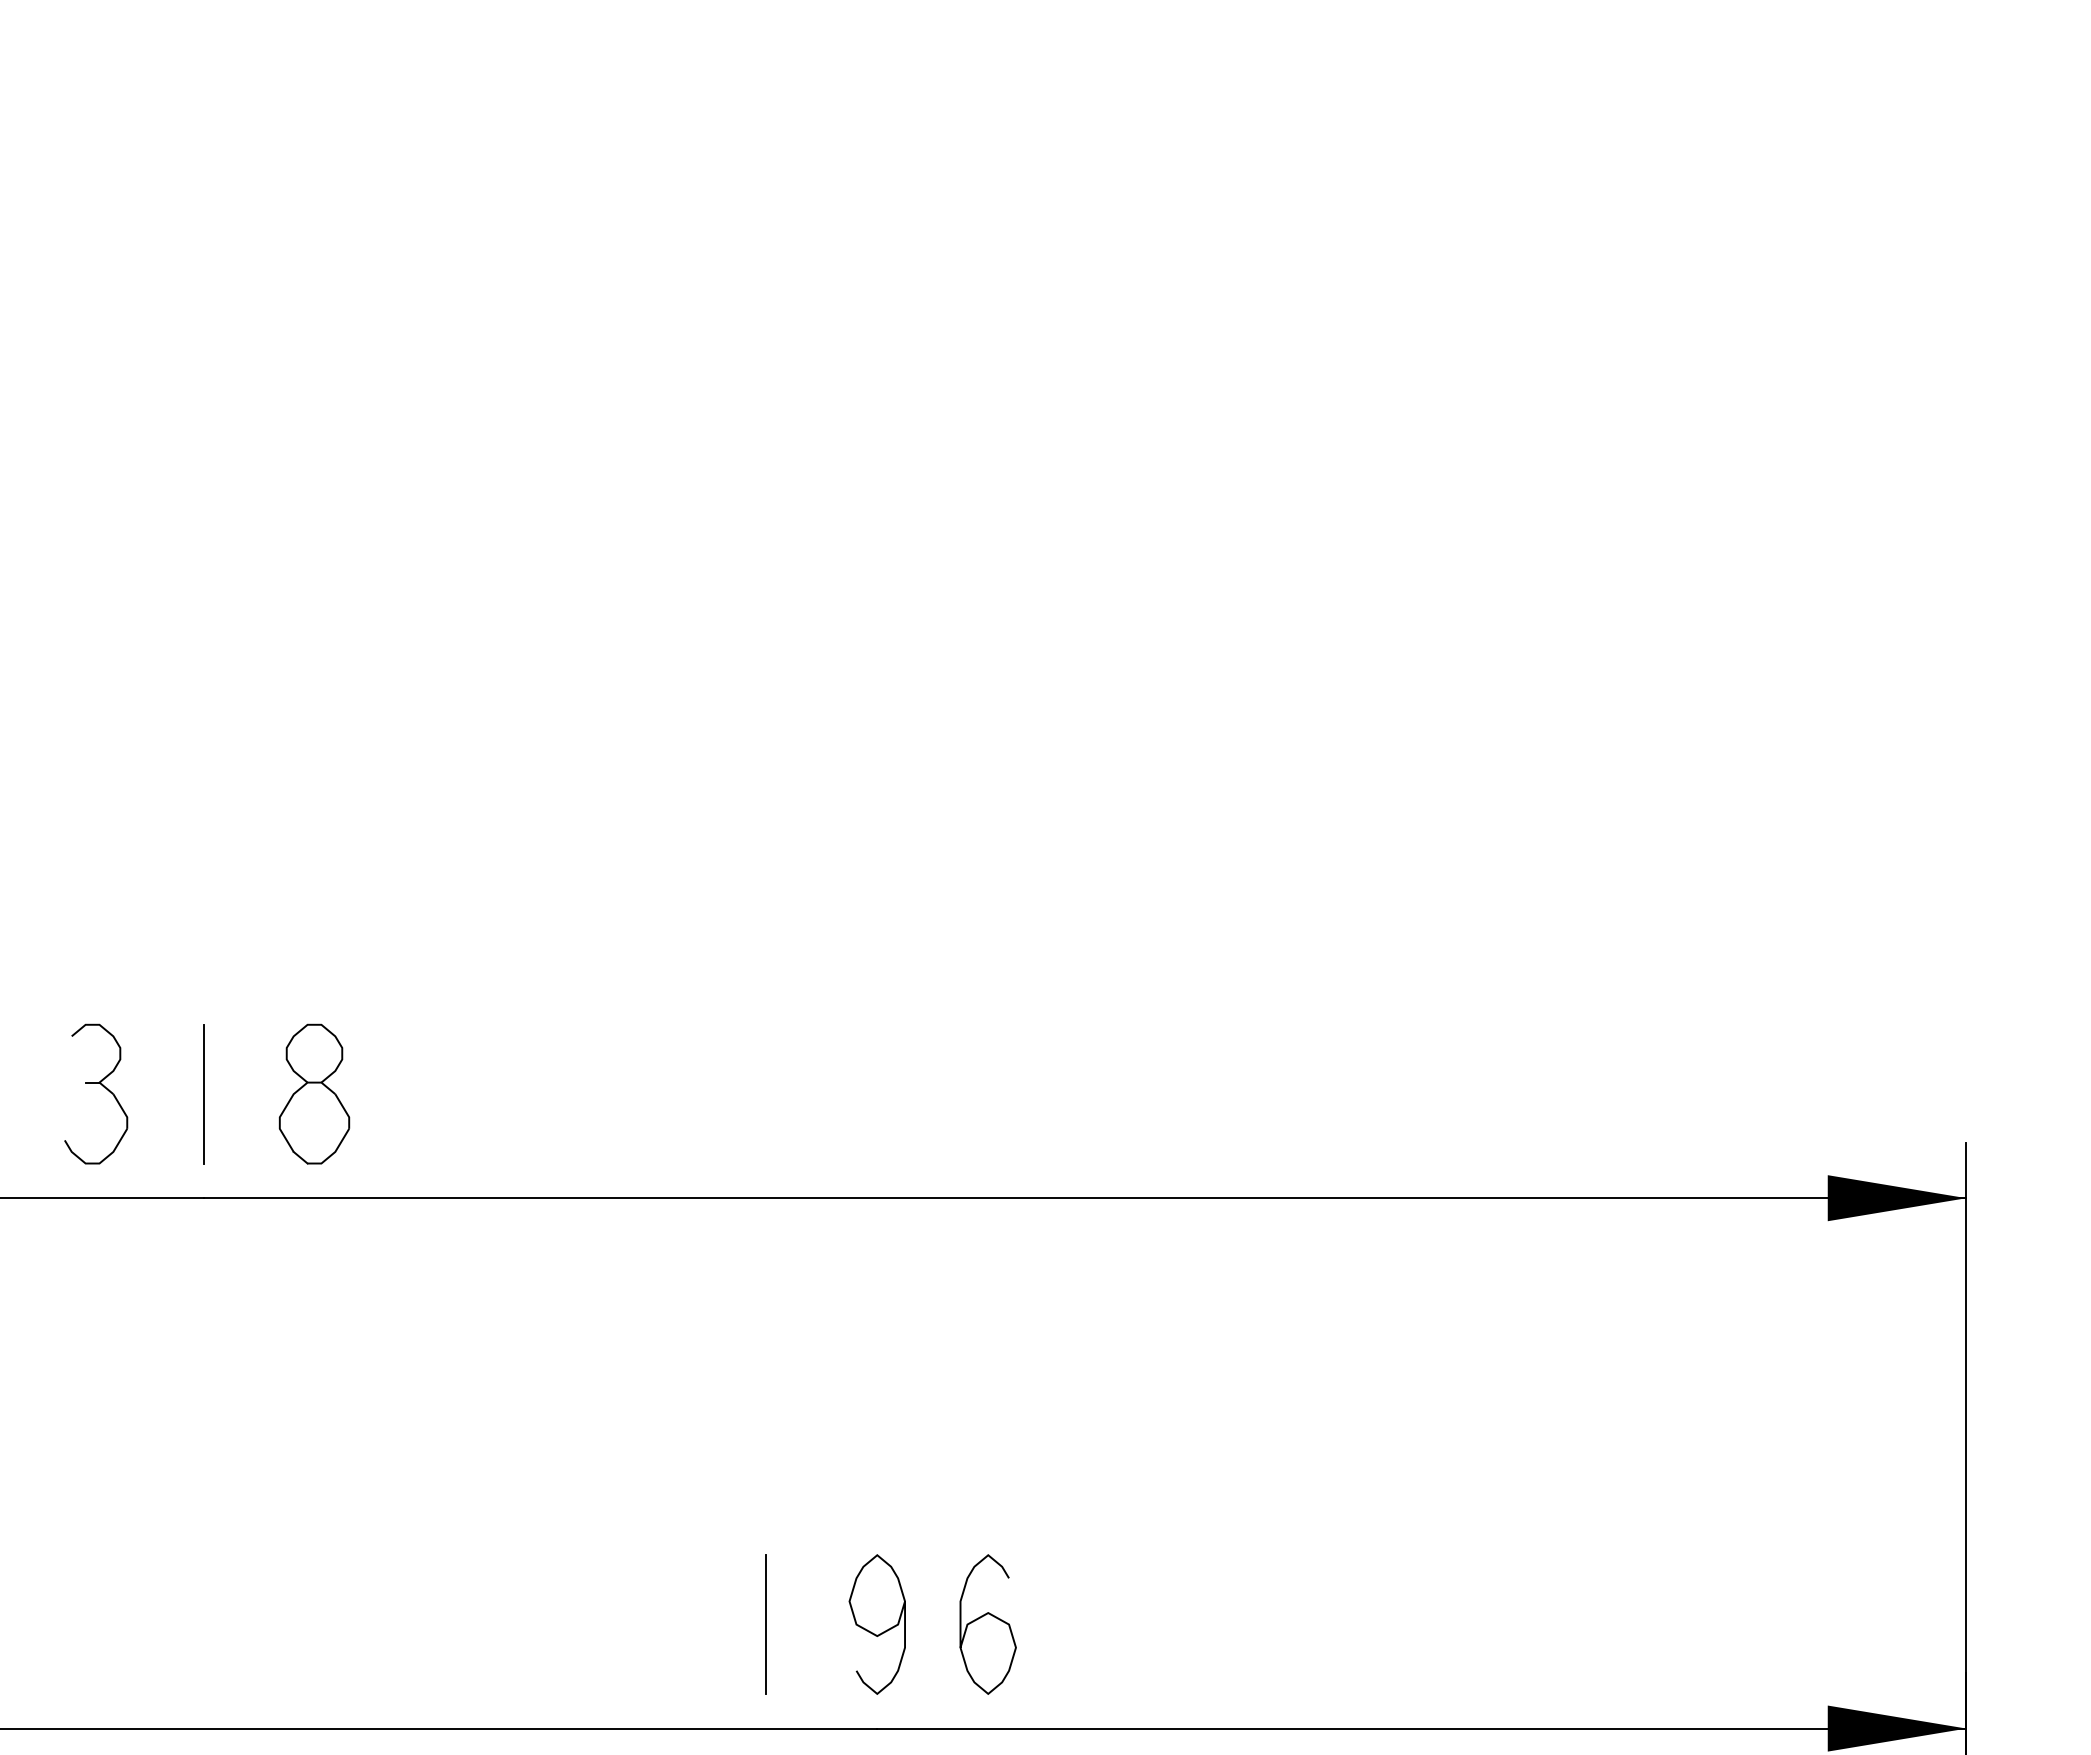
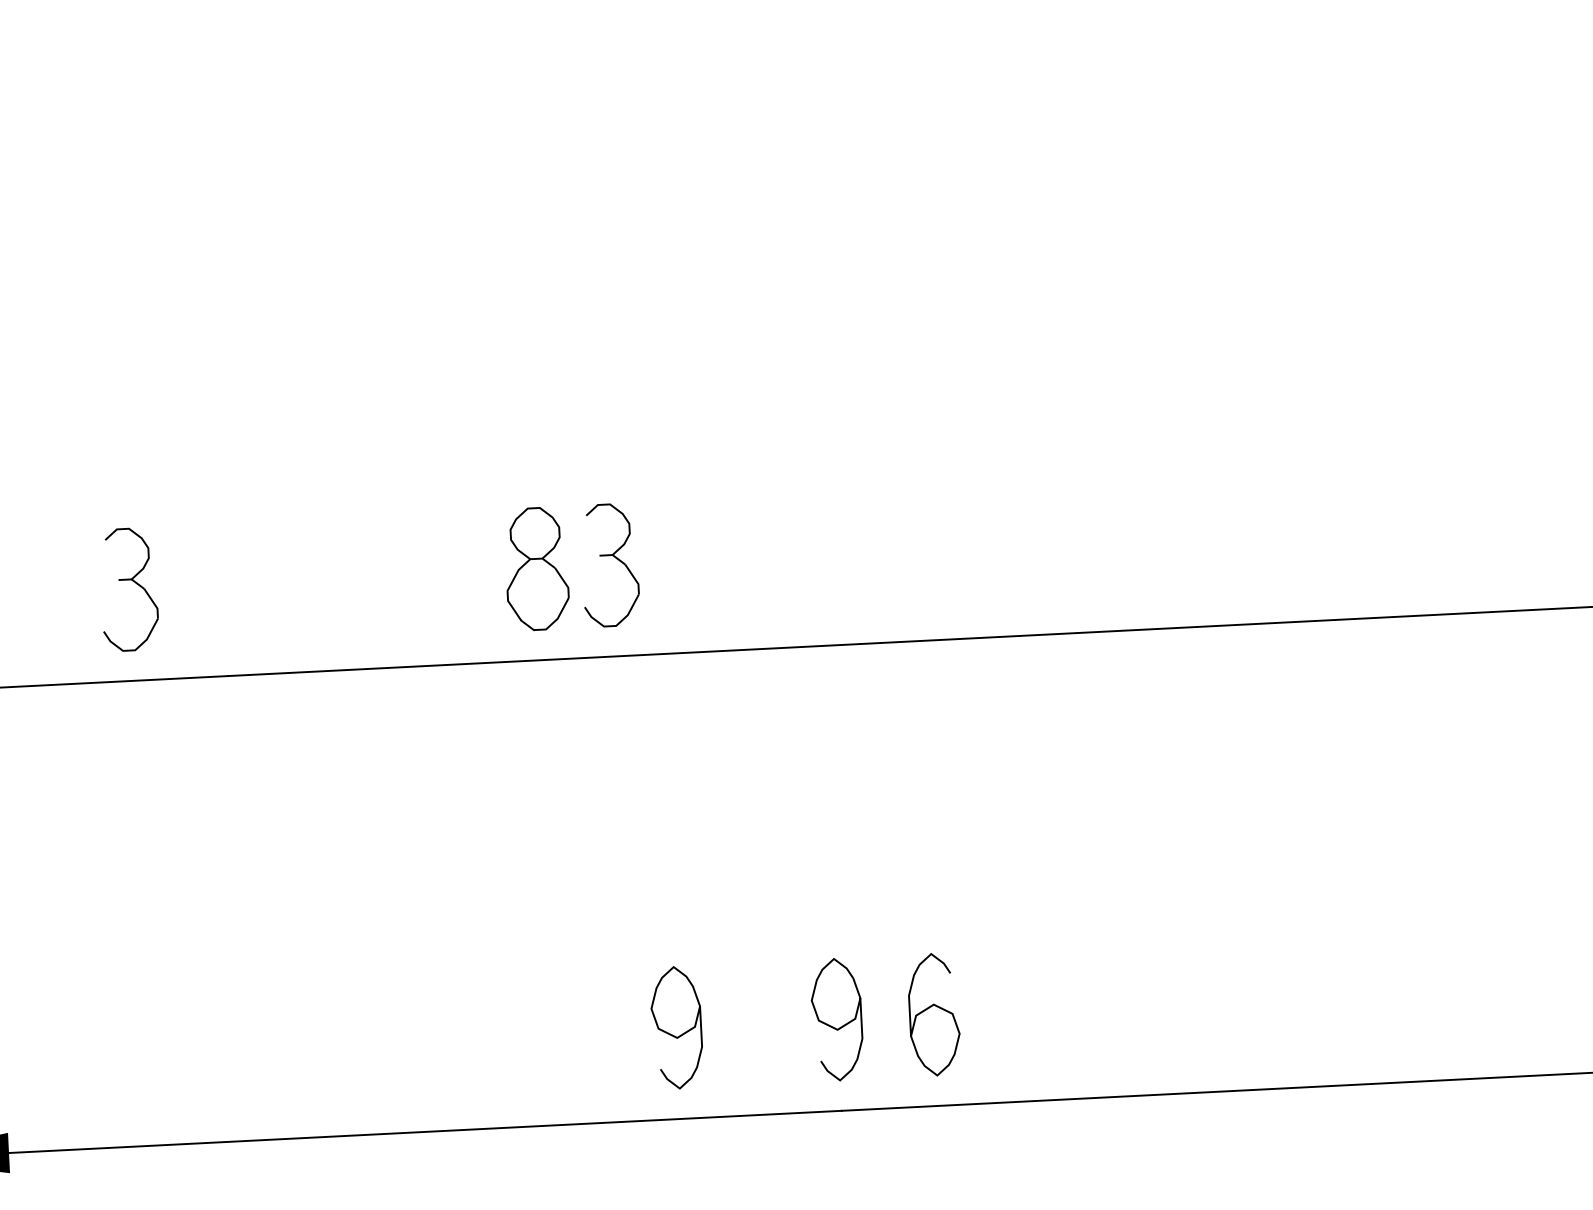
part: (651, 1086) -> (615, 558), added
line: (203, 1093) -> (223, 584), removed
part: (314, 1093) -> (536, 568), moved
line: (766, 1624) -> (740, 1024), removed
curve: (688, 1631) -> (672, 1034), added

